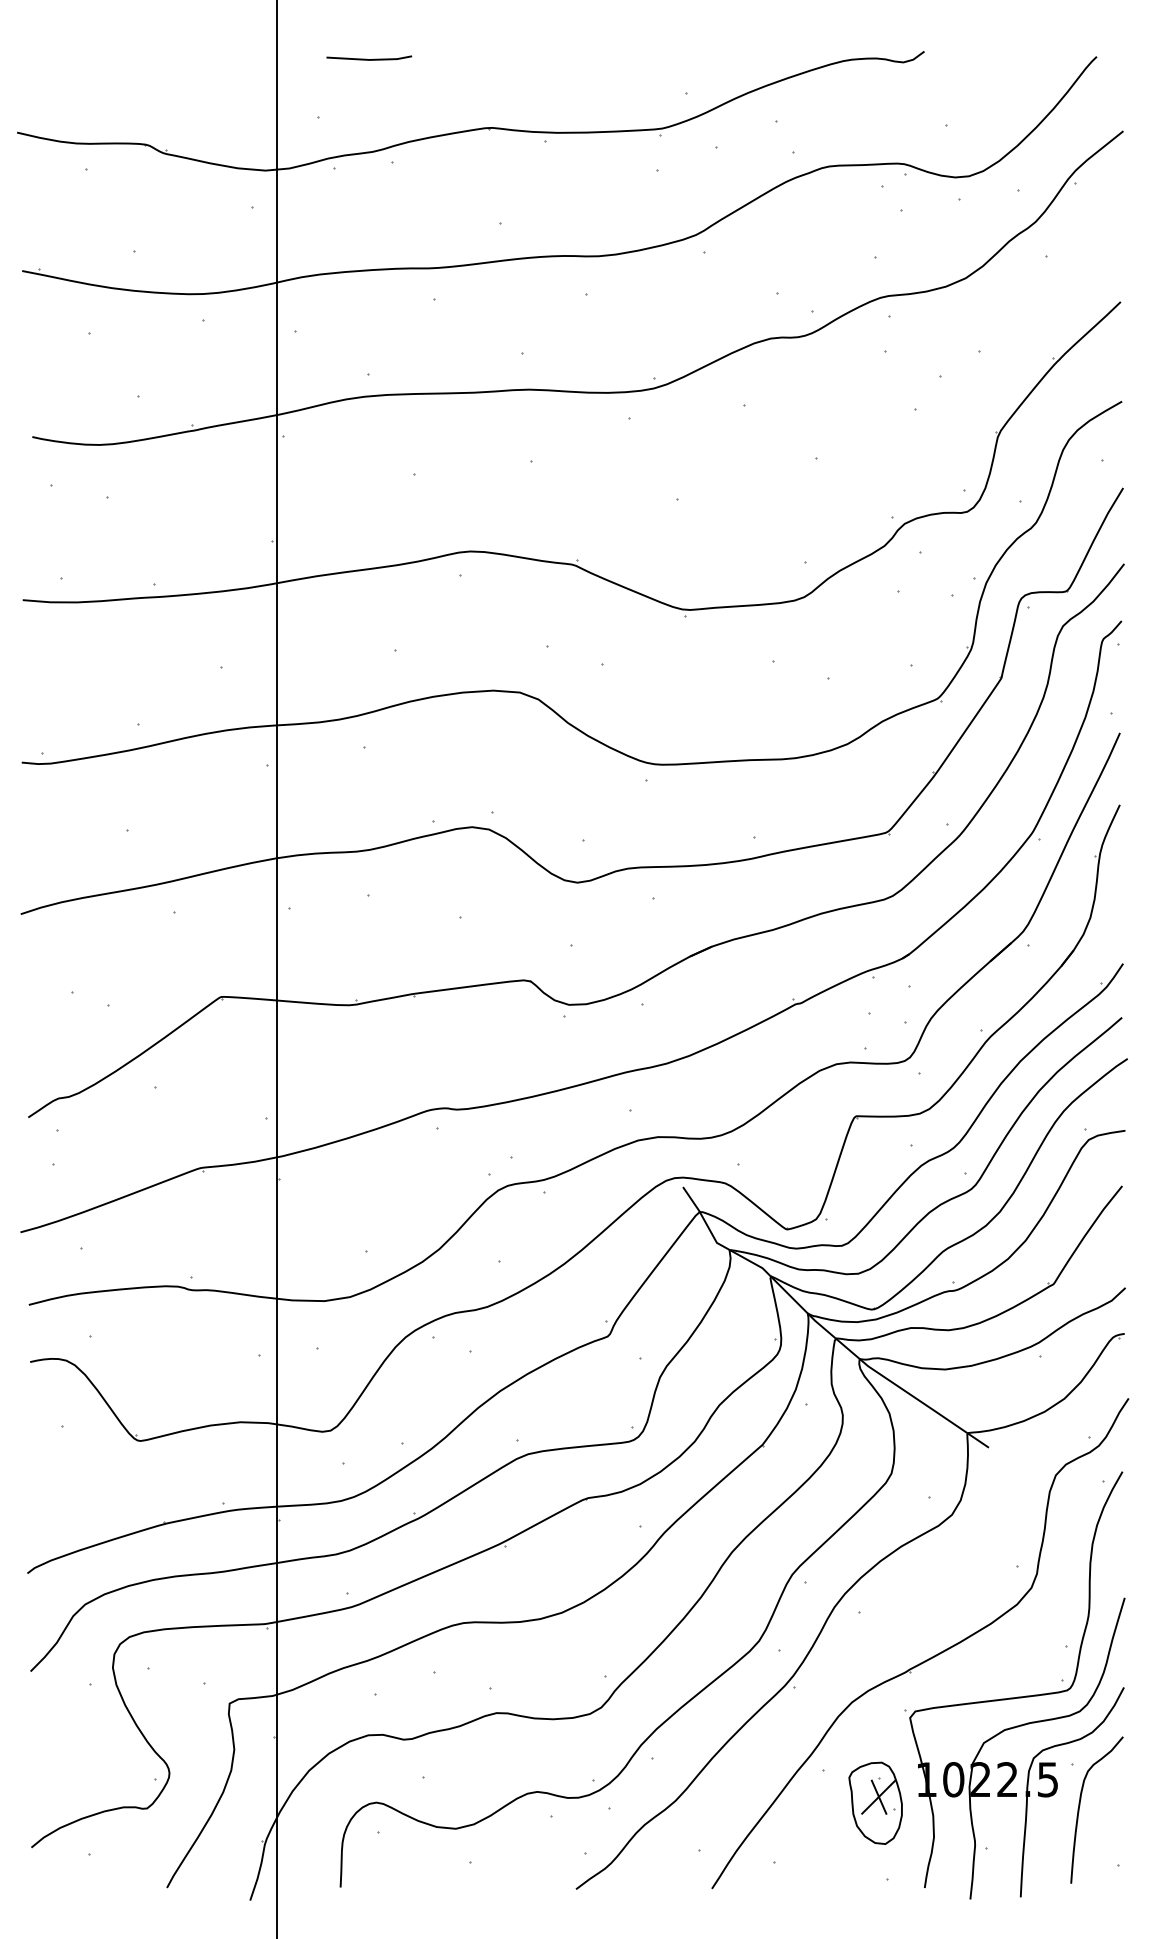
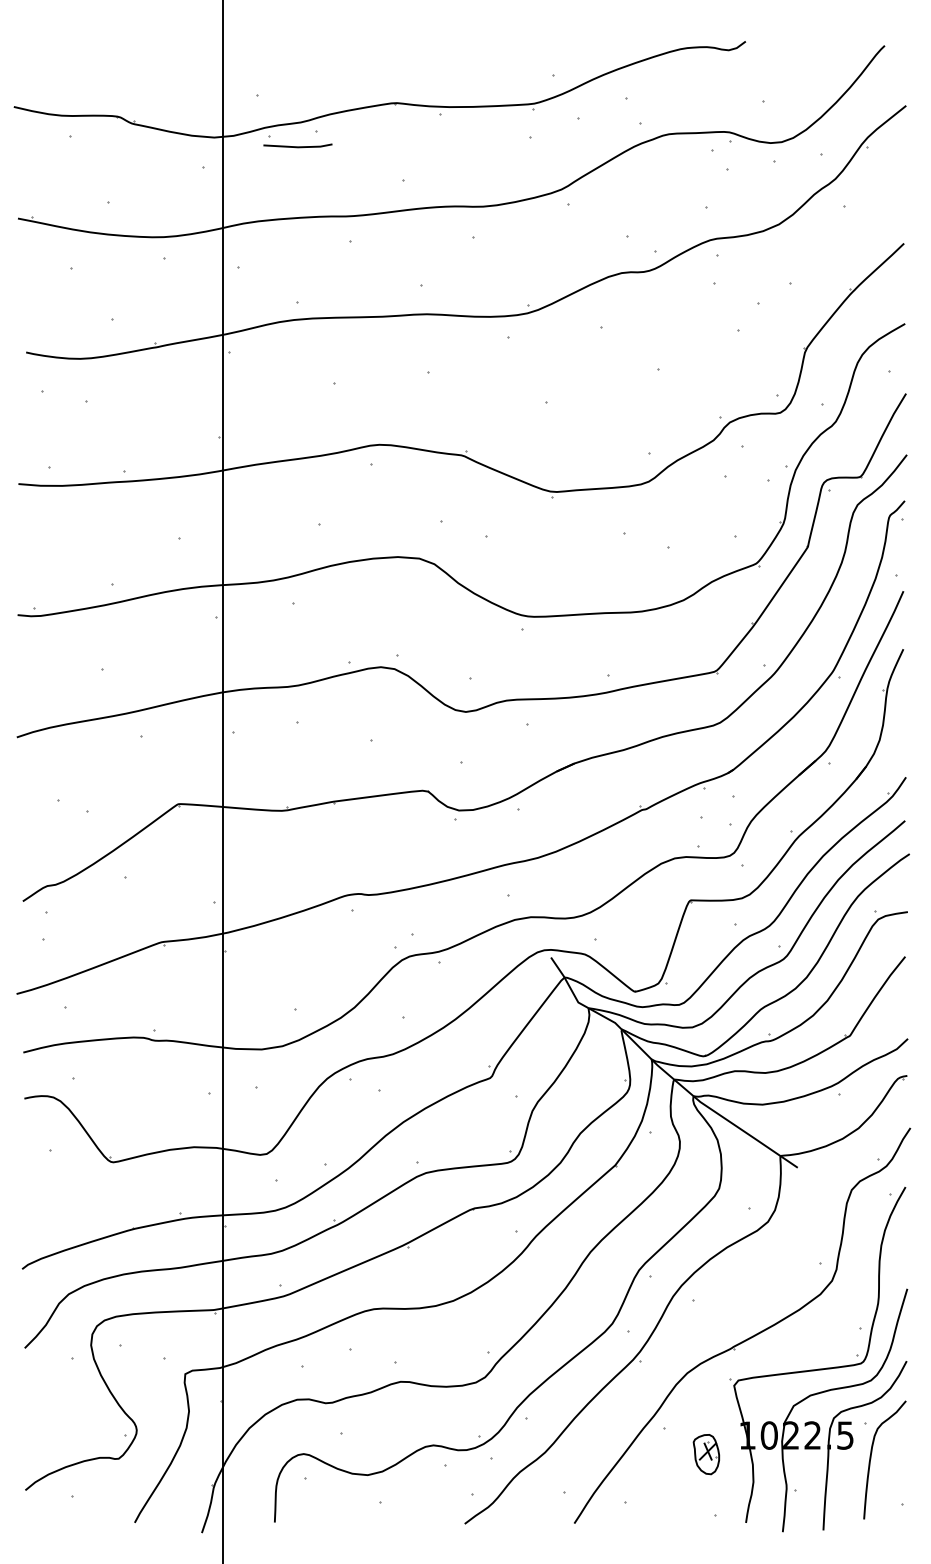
line: (368, 58) -> (297, 146), moved
part: (875, 1803) -> (706, 1454), size x0.6

